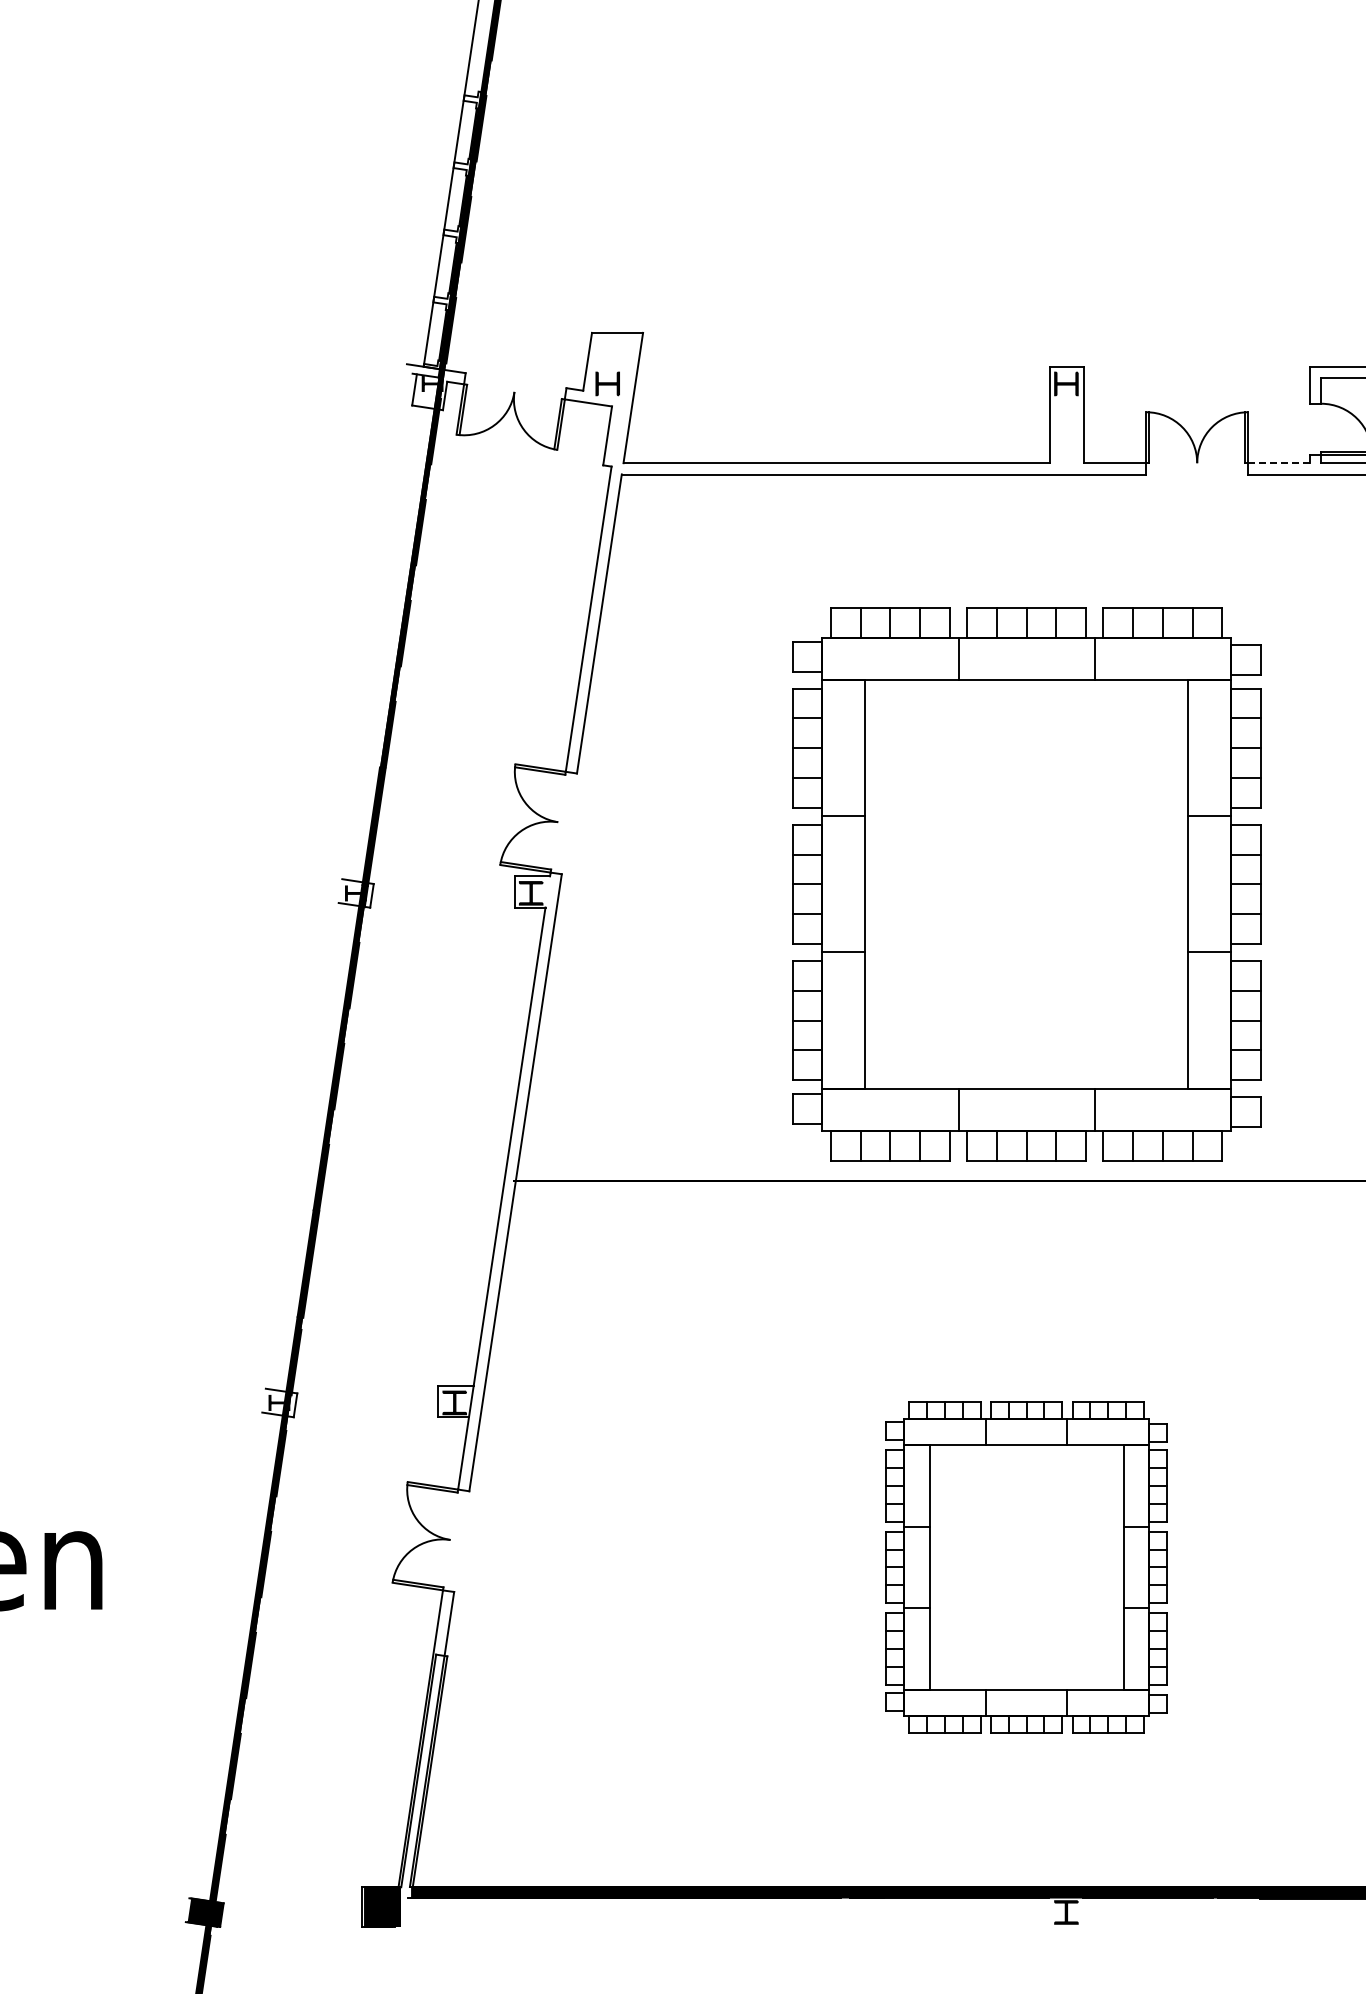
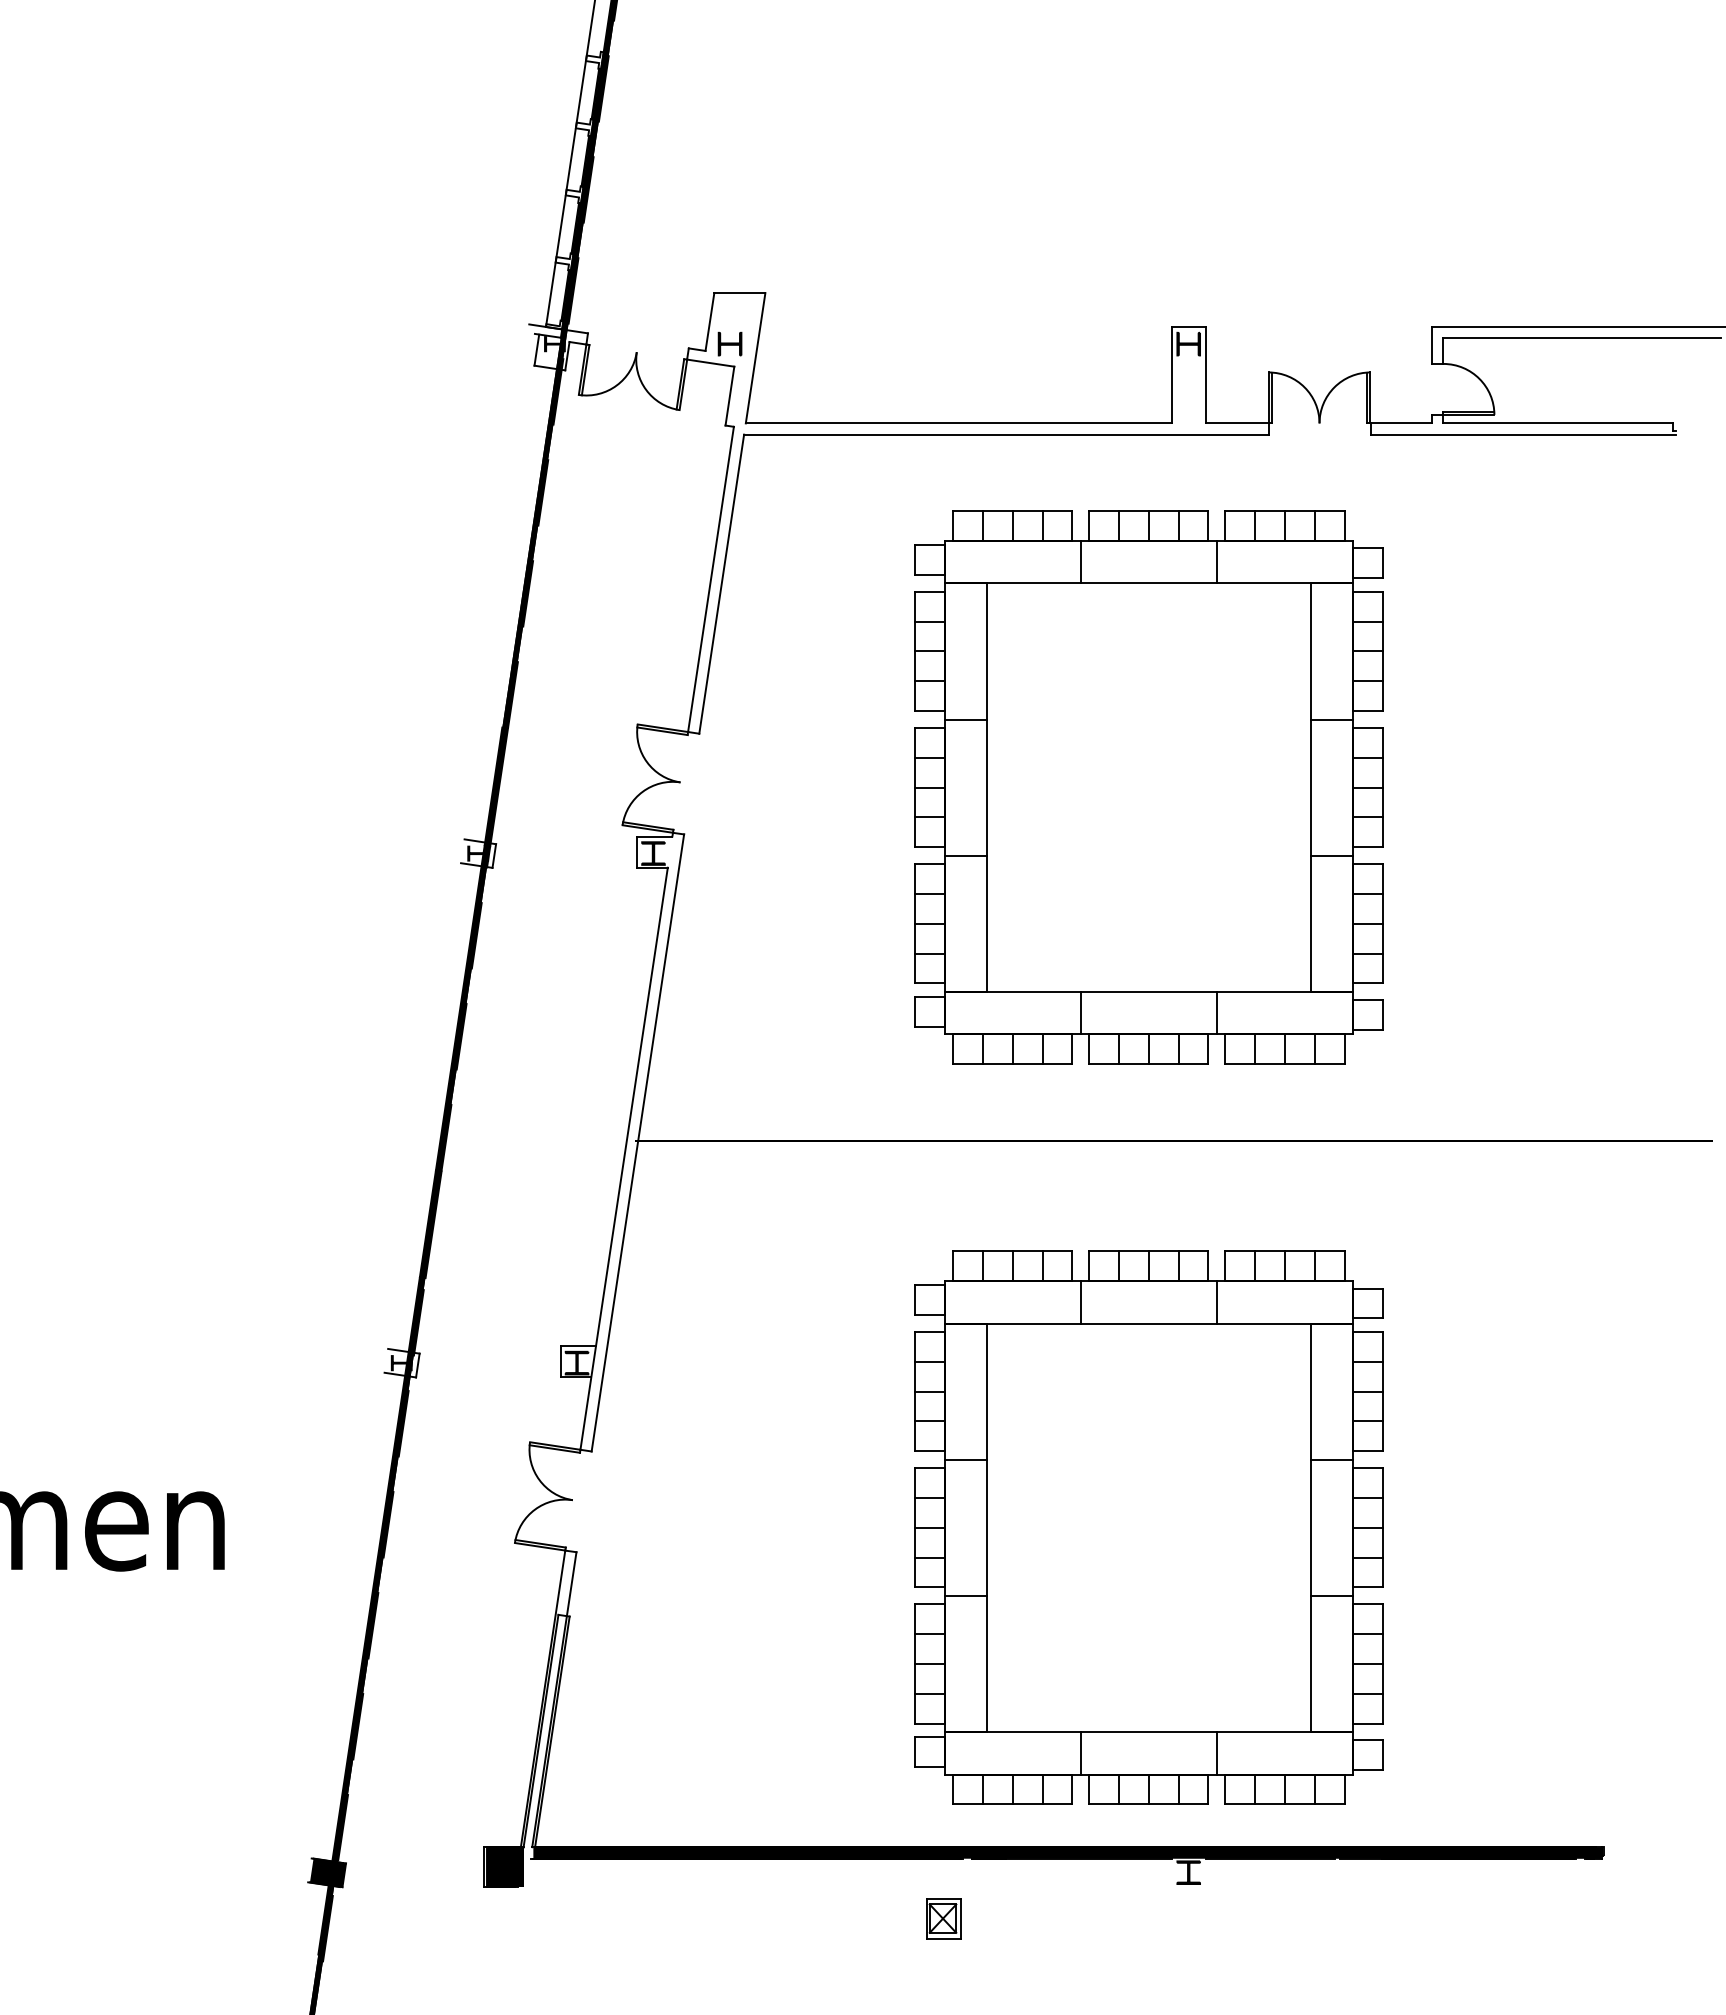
line: (1279, 463) -> (1401, 423), dashed -> solid
part: (1026, 884) -> (1148, 787), moved
part: (1026, 1567) -> (1148, 1527), size x1.67
part: (821, 1958) -> (943, 1918), added

